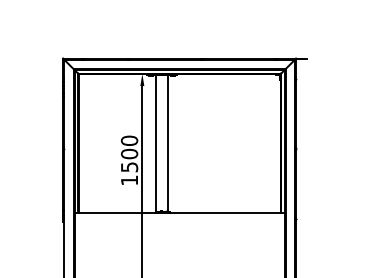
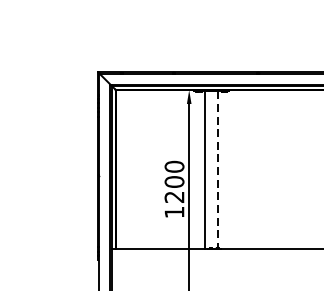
line: (167, 143) -> (218, 169), solid -> dashed
text: (129, 167) -> (174, 197), 1500 -> 1200

